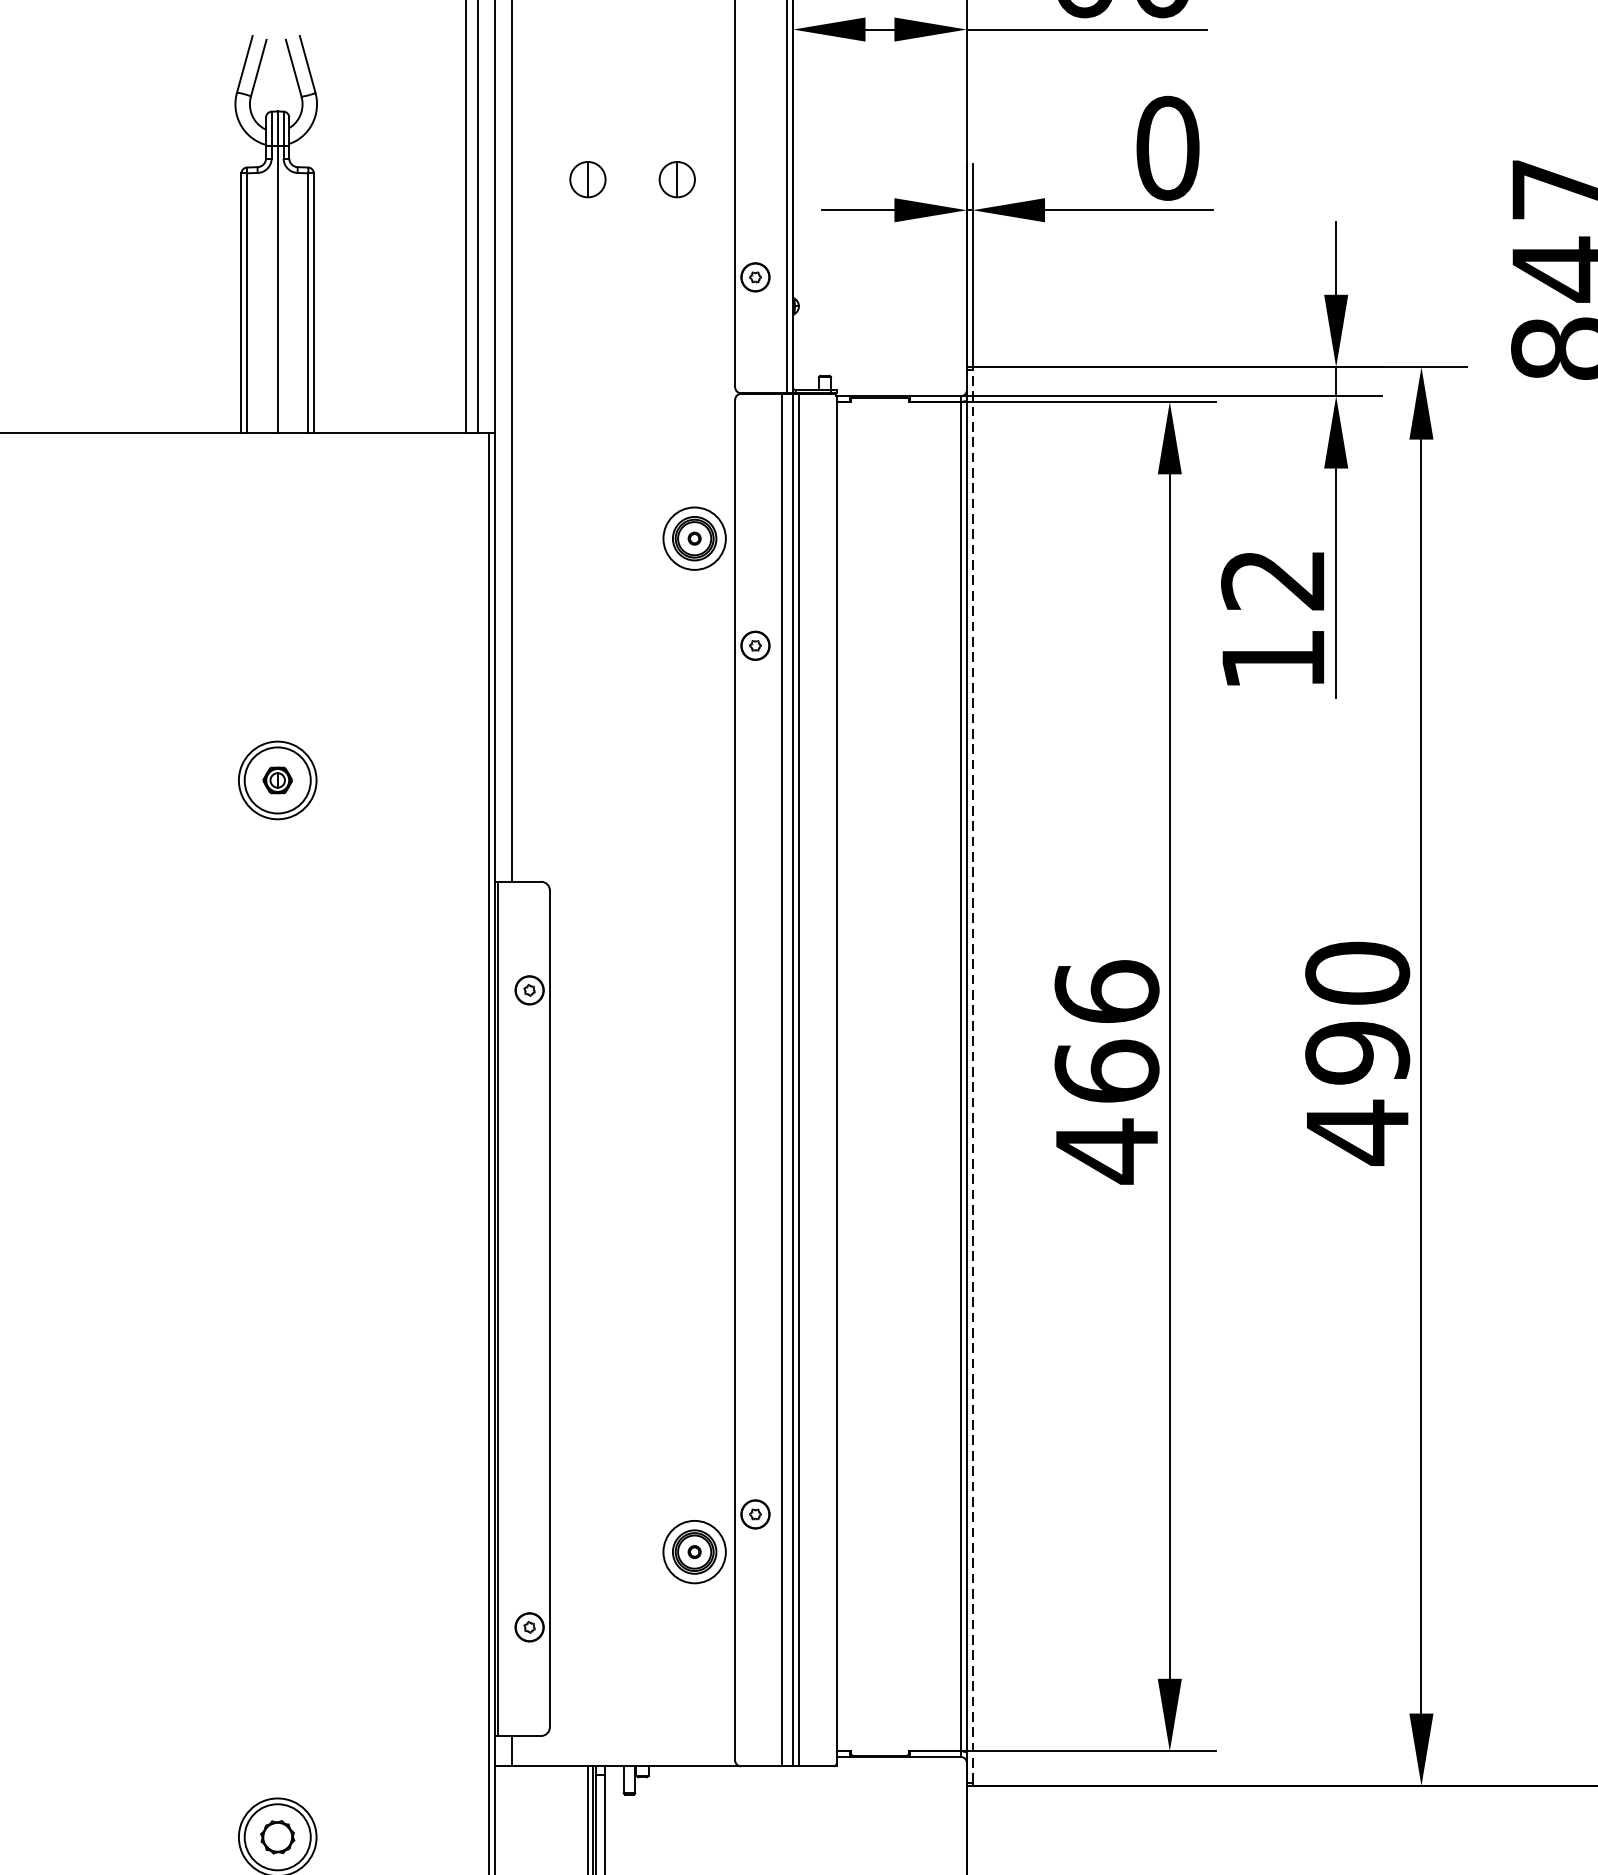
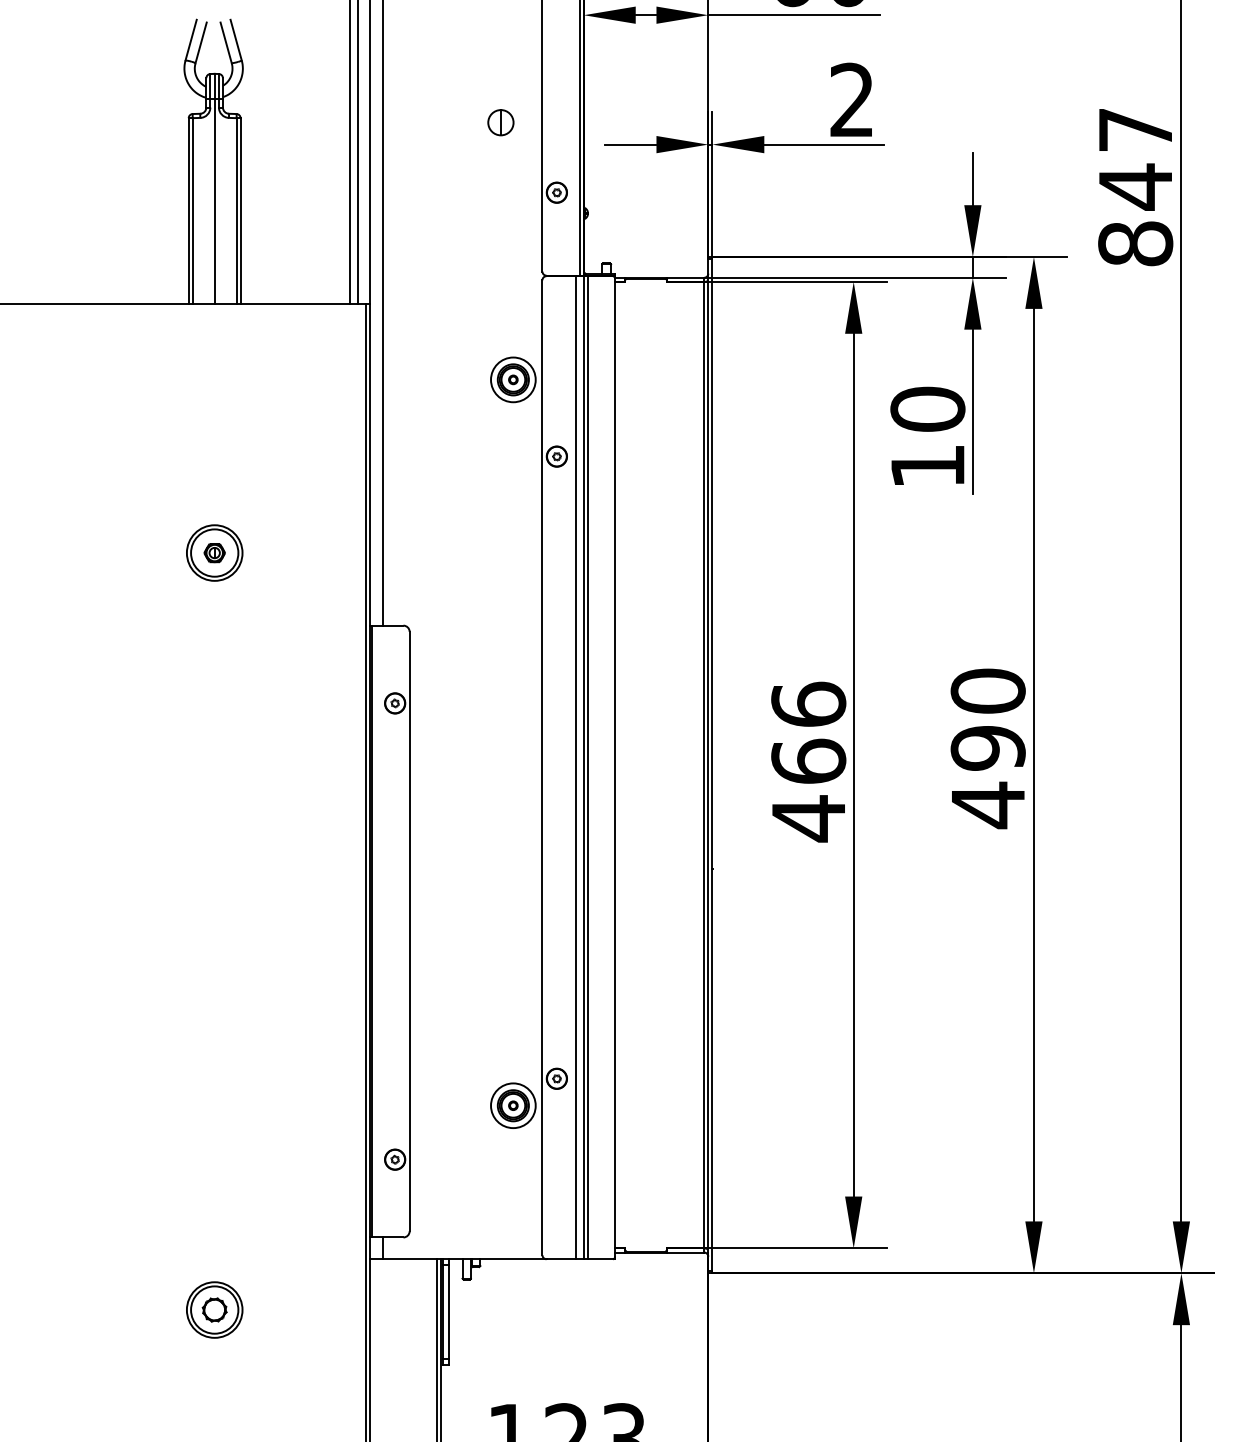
text: (1168, 147) -> (852, 99), 0 -> 2
part: (587, 179) -> (436, 122), removed
text: (1272, 578) -> (927, 408), 12 -> 10
line: (972, 1075) -> (712, 764), dashed -> solid

